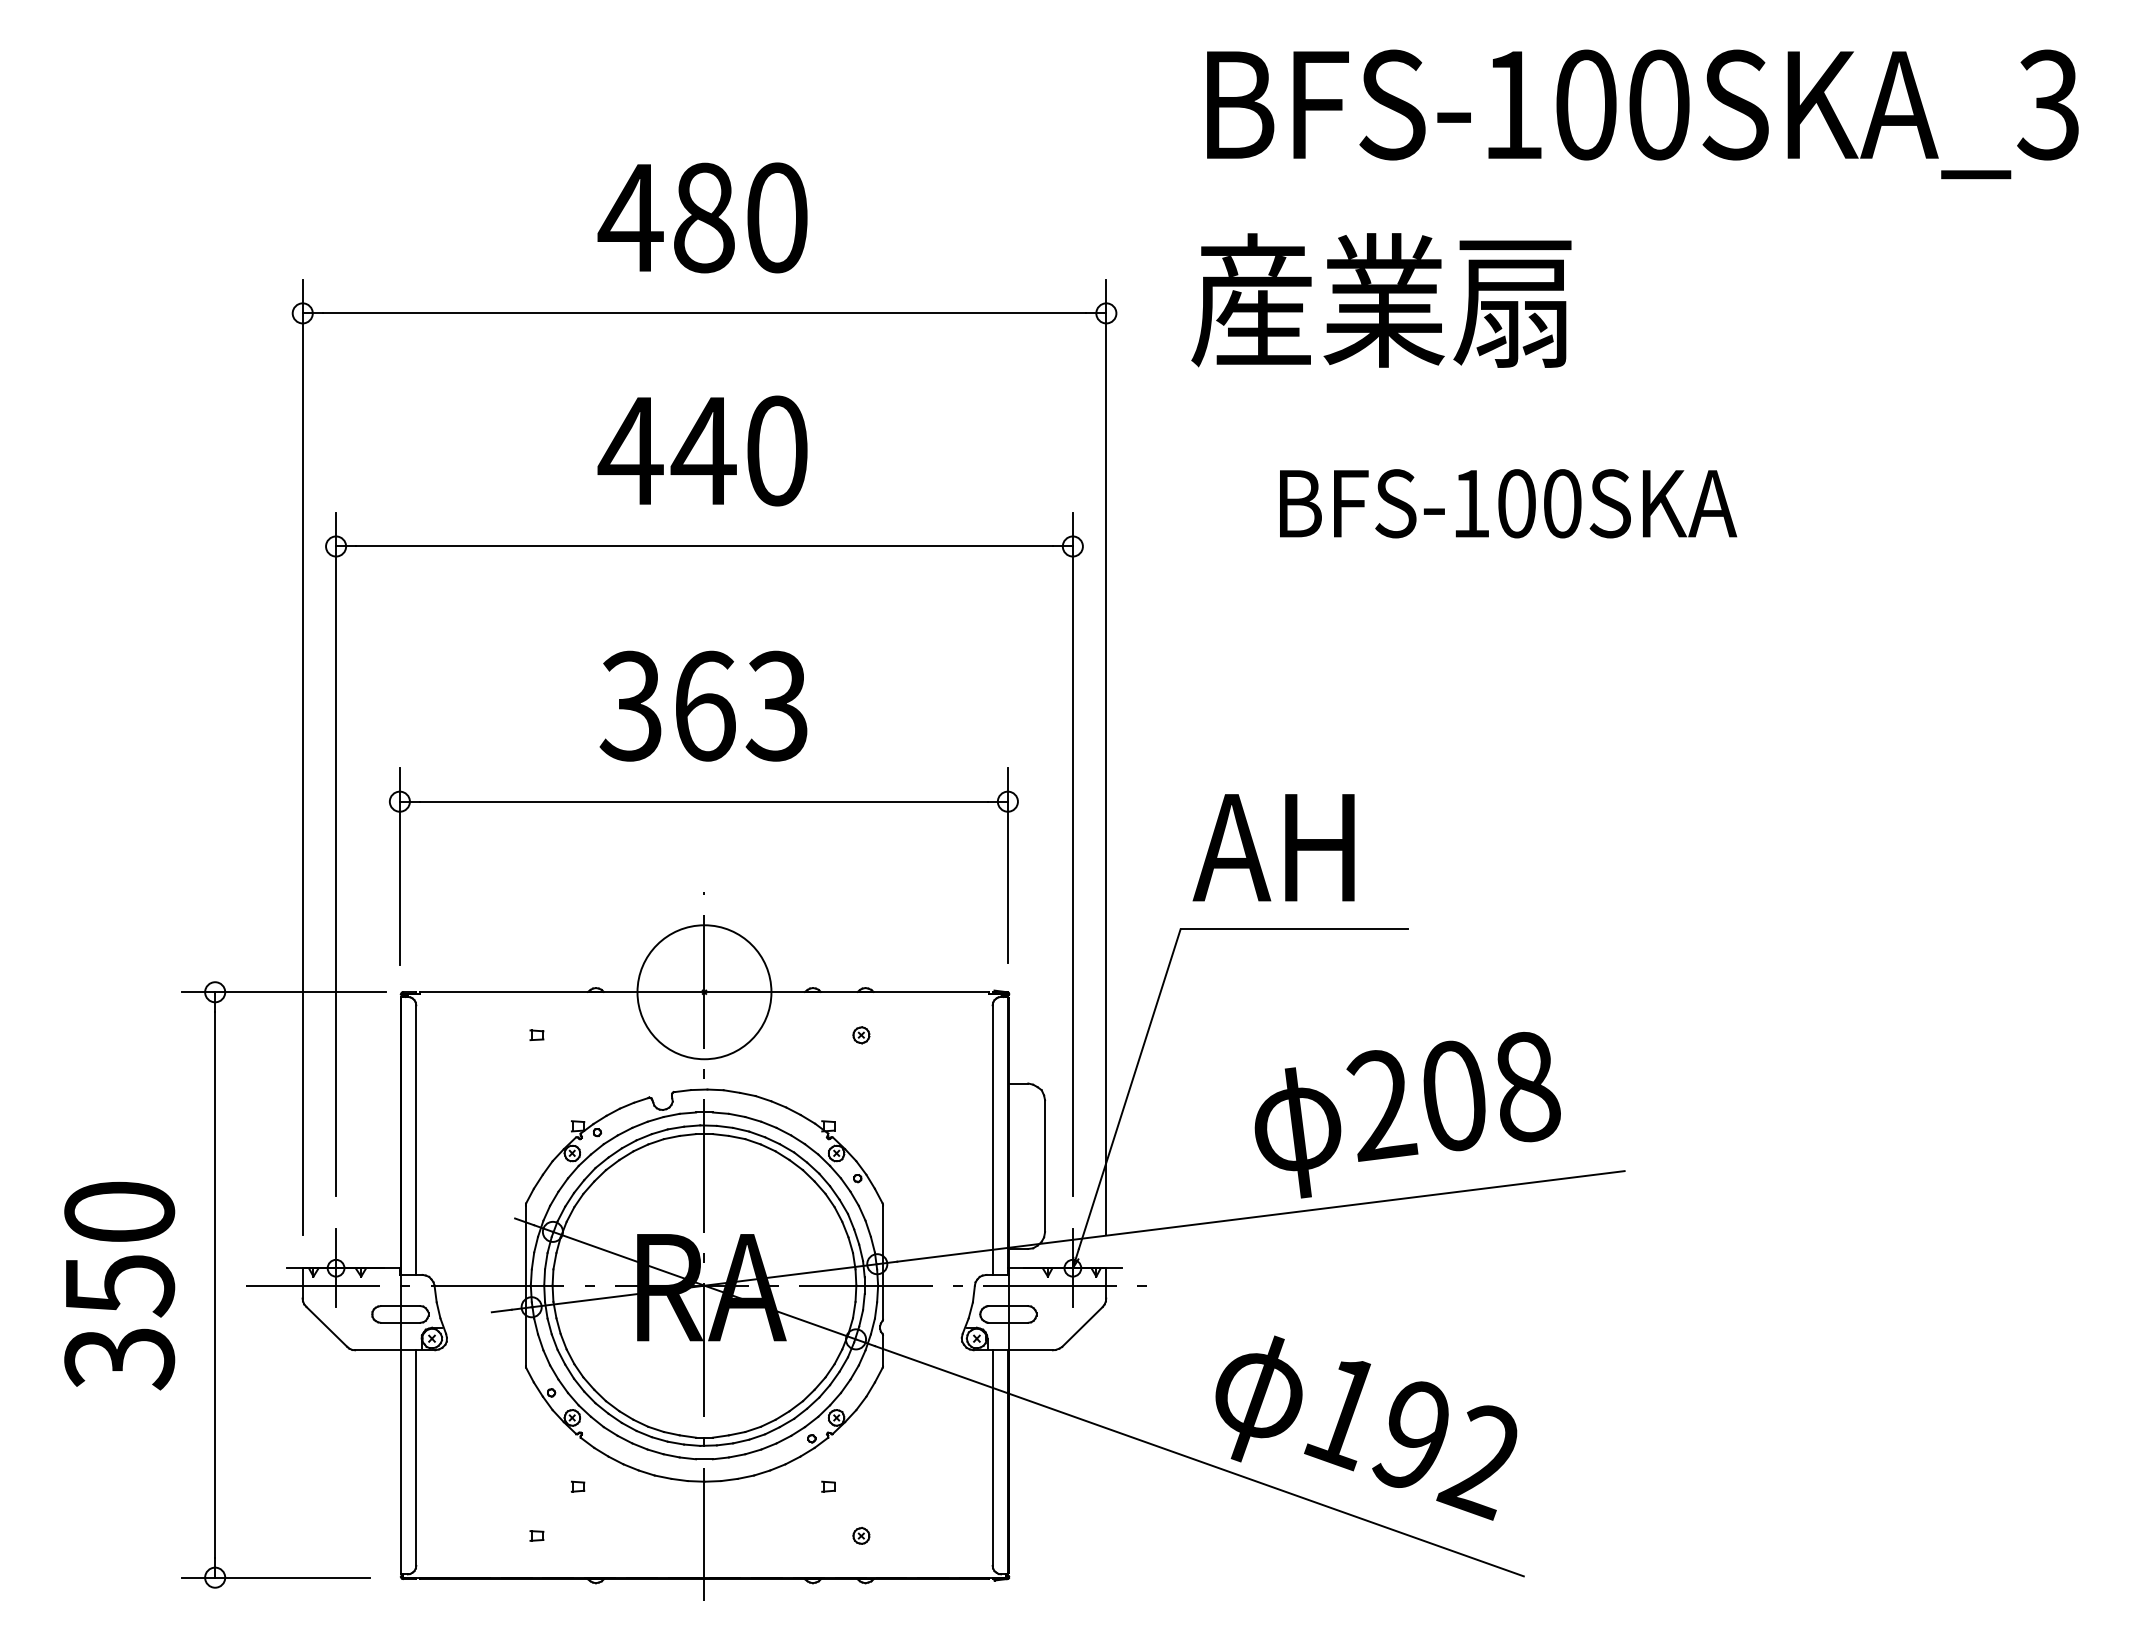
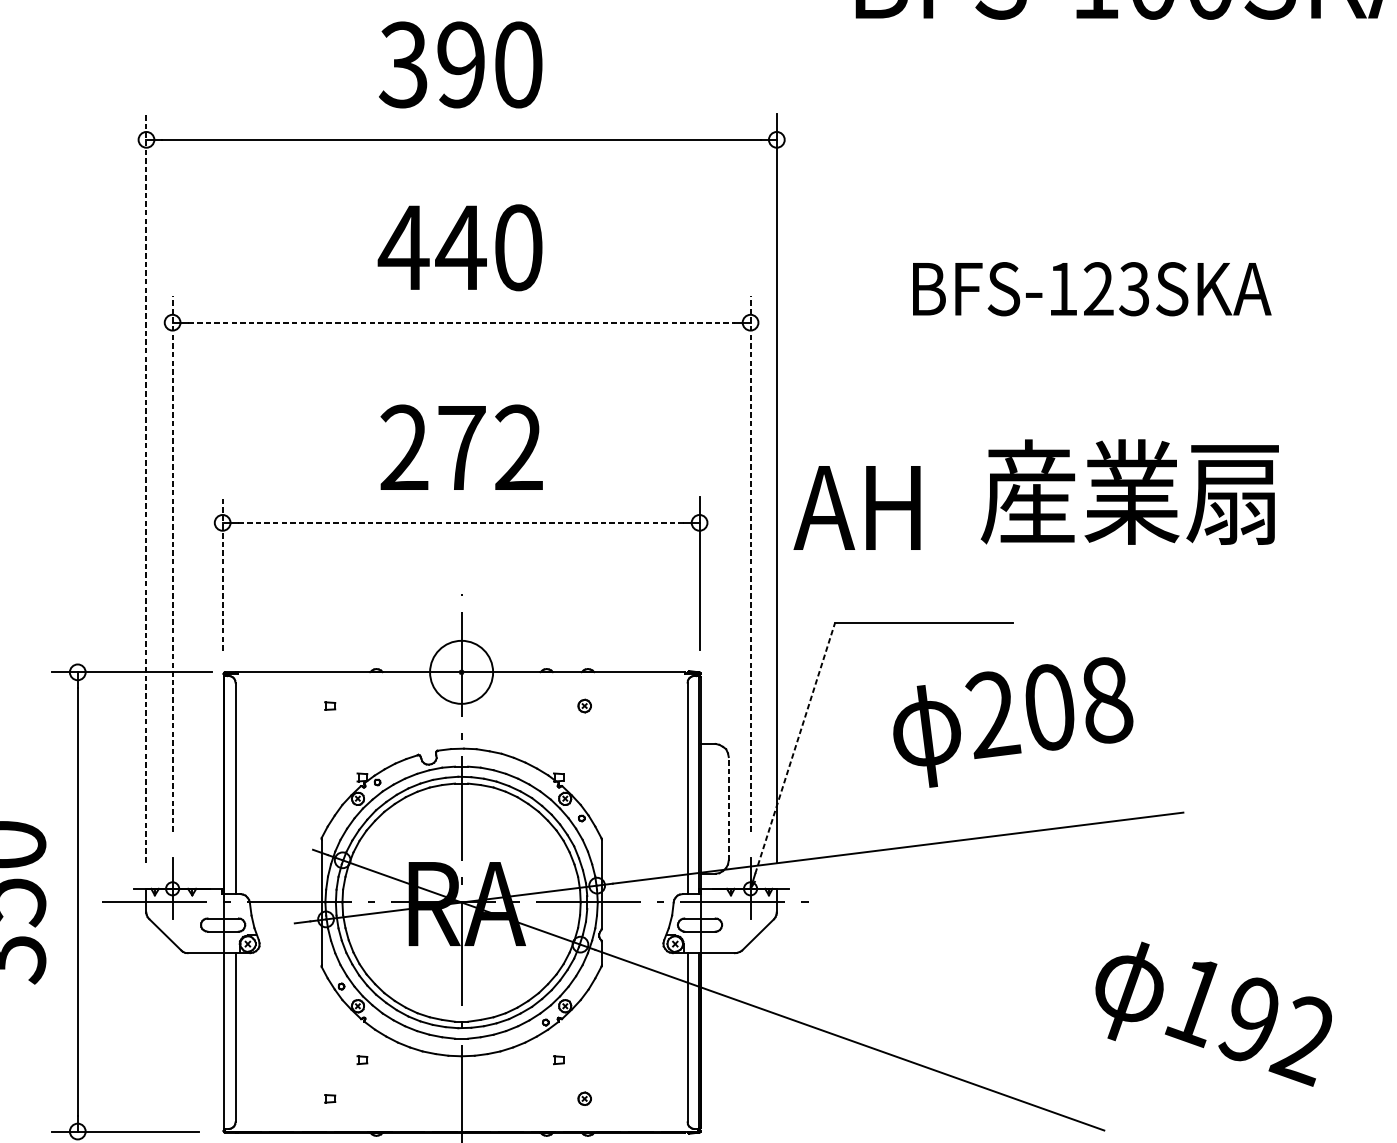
text: (665, 217) -> (431, 64), 480 -> 390
text: (1381, 300) -> (1129, 492), moved
text: (1539, 503) -> (1116, 288), BFS-100SKA -> BFS-123SKA
line: (704, 546) -> (461, 322), solid -> dashed
text: (703, 705) -> (460, 447), 363 -> 272
line: (302, 756) -> (146, 487), solid -> dashed
line: (703, 801) -> (460, 522), solid -> dashed
text: (1273, 847) -> (856, 507), moved
line: (336, 853) -> (172, 563), solid -> dashed
line: (1072, 853) -> (750, 563), solid -> dashed
line: (399, 865) -> (222, 572), solid -> dashed
circle: (704, 992) -> (461, 672), size x0.6
line: (1129, 1089) -> (794, 748), solid -> dashed
text: (1407, 1115) -> (1013, 722), moved
line: (1045, 1166) -> (729, 809), solid -> dashed
text: (1366, 1427) -> (1213, 1013), moved

